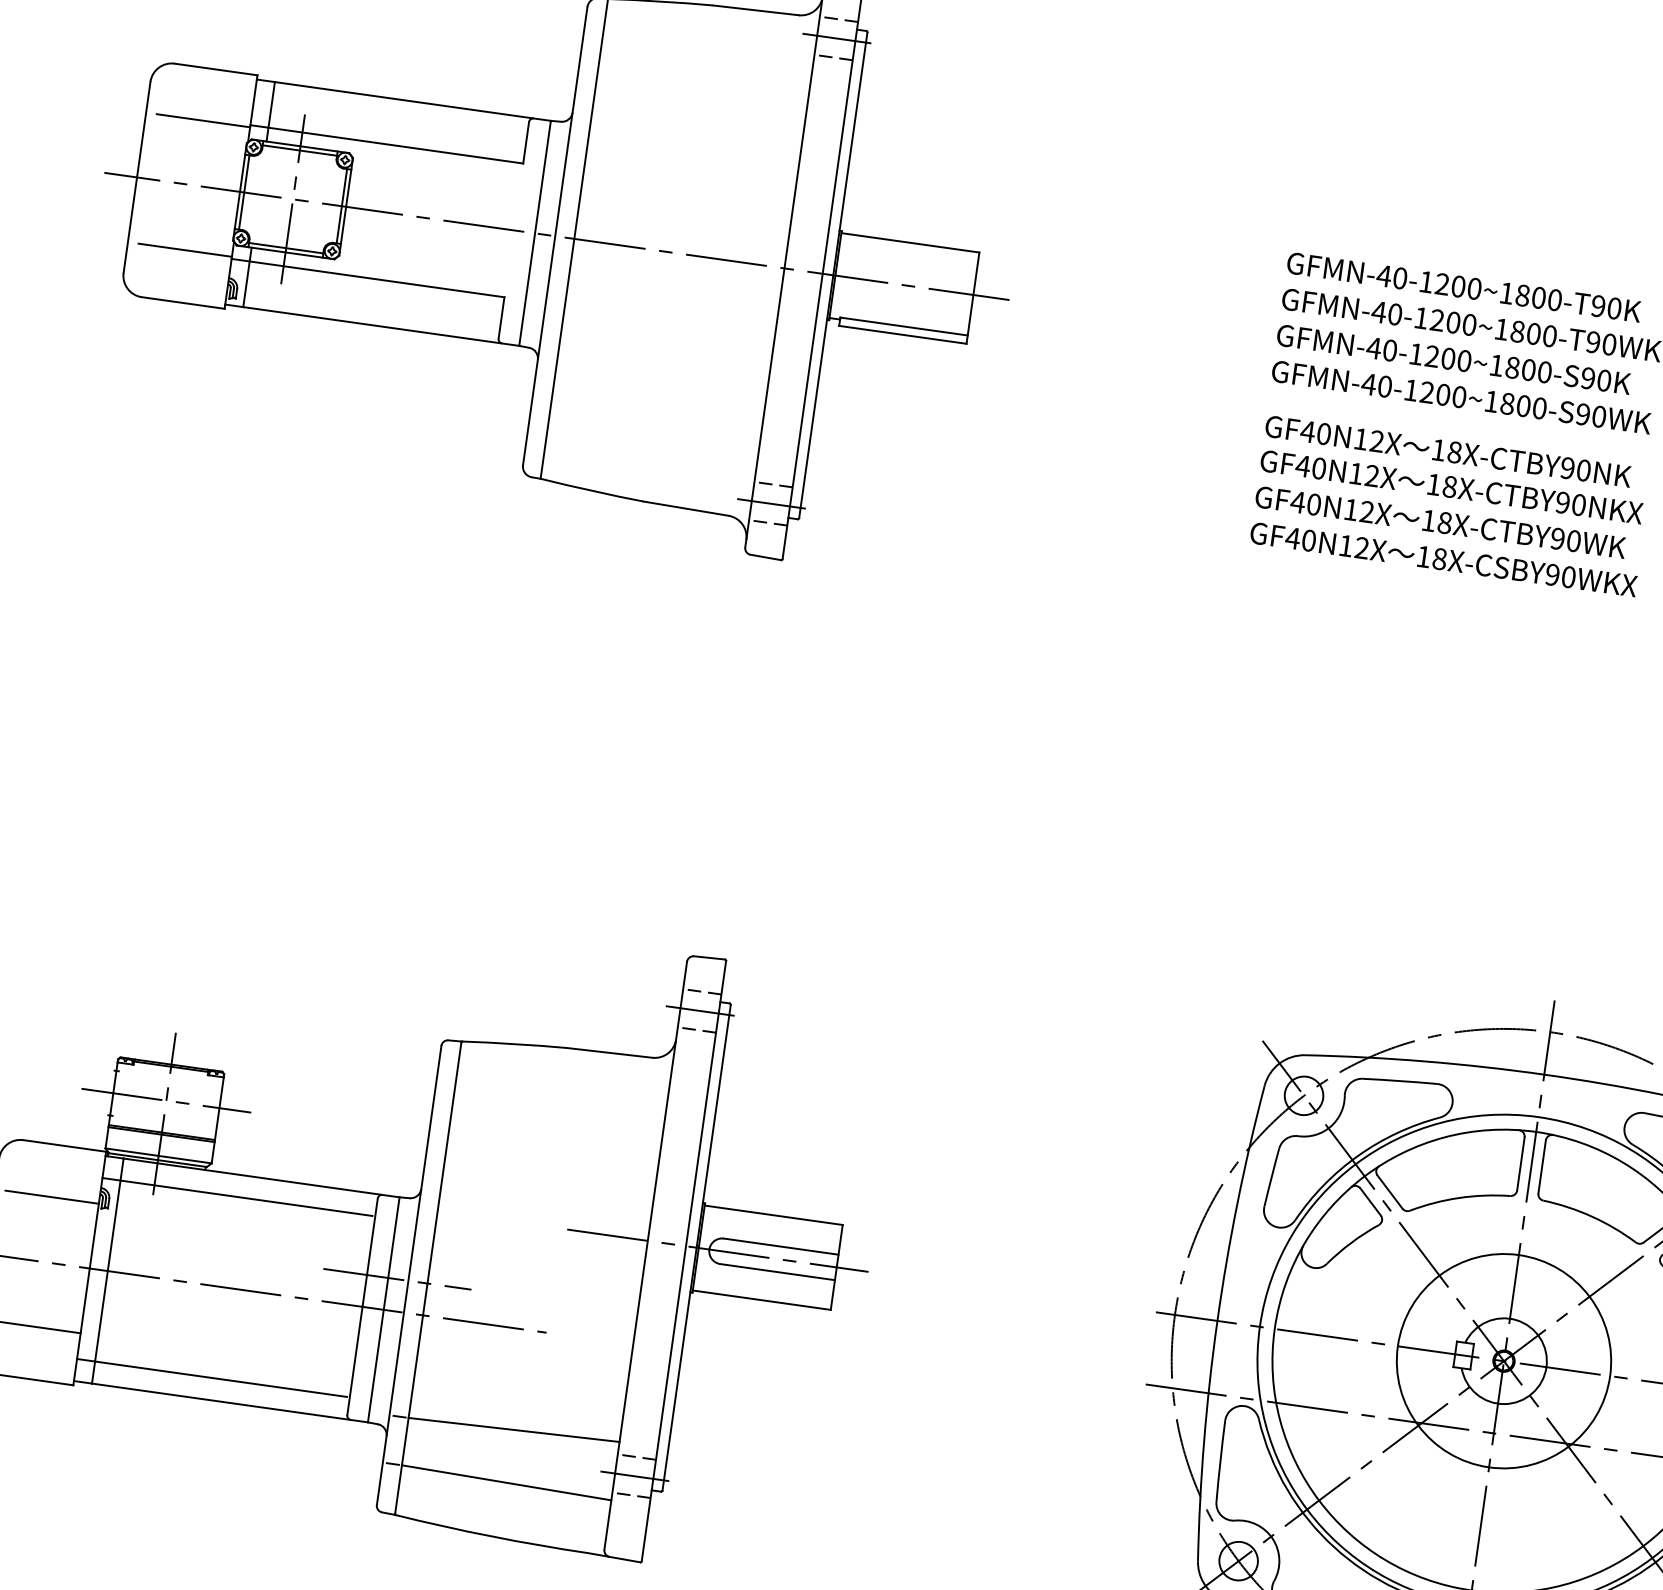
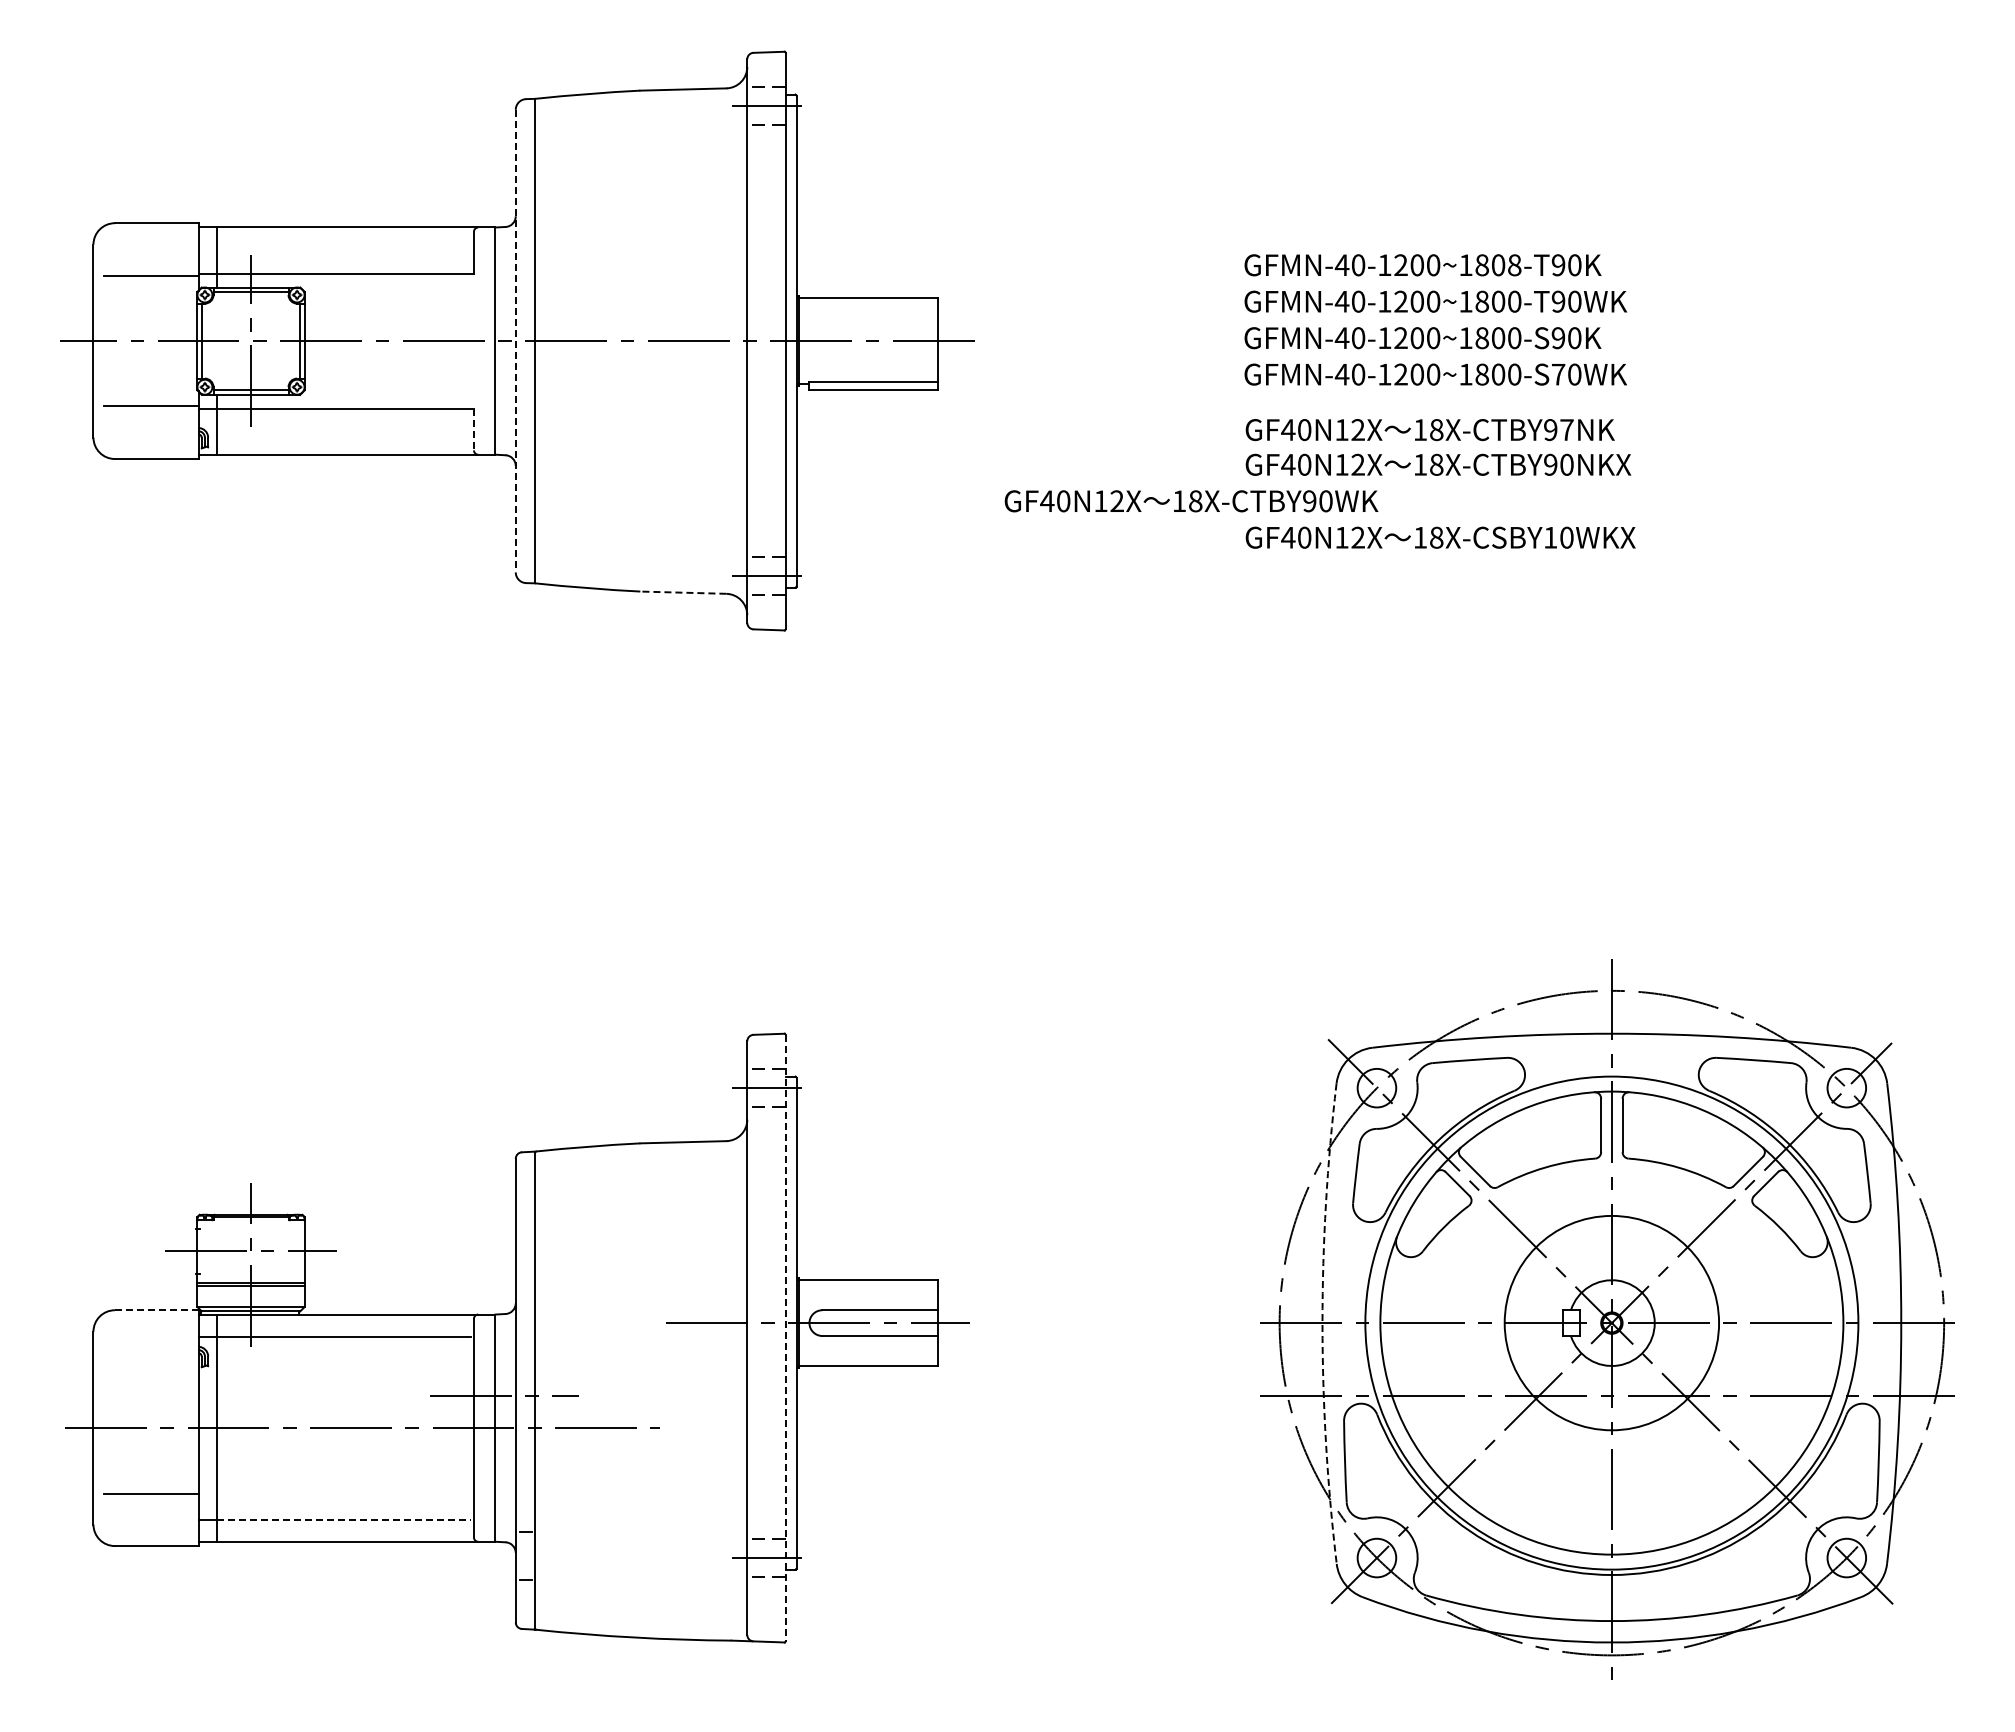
line: (554, 236) -> (515, 341), solid -> dashed
text: (1554, 299) -> (1514, 264), GFMN-40-1200~1800-T90K -> GFMN-40-1200~1808-T90K
line: (501, 317) -> (473, 429), solid -> dashed
text: (1583, 414) -> (1558, 374), GFMN-40-1200~1800-S90WK -> GFMN-40-1200~1800-S70WK
text: (1583, 470) -> (1566, 430), 18X-CTBY90NK -> 18X-CTBY97NK
line: (685, 508) -> (682, 592), solid -> dashed
text: (1440, 522) -> (1191, 501), moved
text: (1552, 574) -> (1550, 537), 18X-CSBY90WKX -> 18X-CSBY10WKX
line: (64, 1146) -> (156, 1310), solid -> dashed
line: (52, 1196) -> (151, 1362), removed
line: (683, 1261) -> (785, 1338), solid -> dashed
arc: (1217, 1321) -> (1322, 1323), solid -> dashed
line: (221, 1379) -> (344, 1519), solid -> dashed
line: (514, 1429) -> (641, 1528), removed
line: (506, 1483) -> (641, 1582), removed

